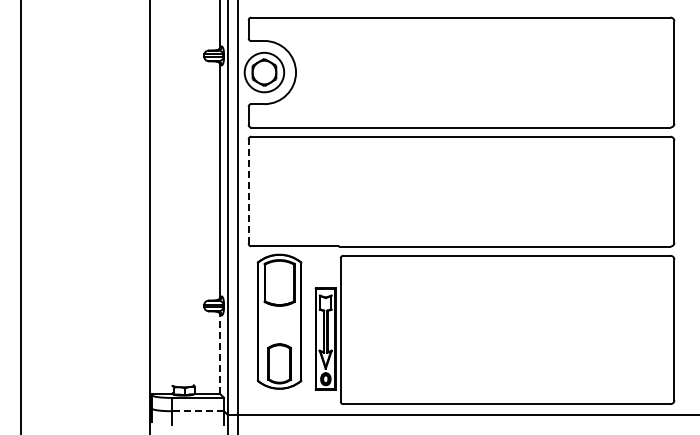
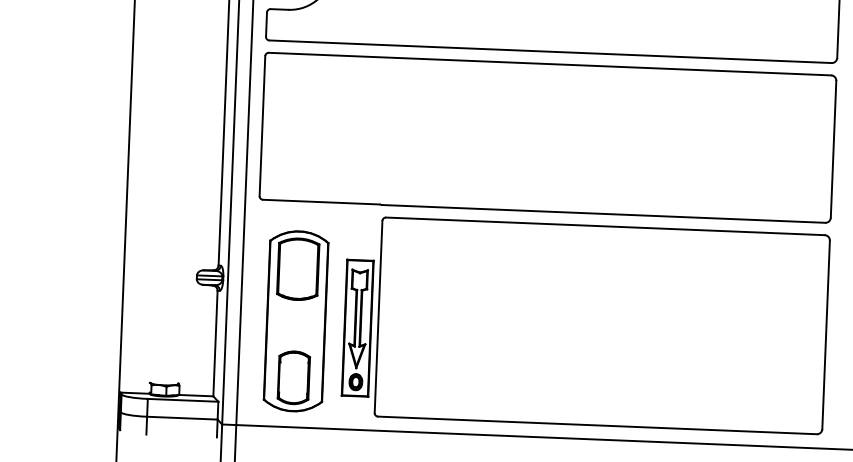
line: (248, 191) -> (262, 126), dashed -> solid
part: (279, 321) -> (296, 321), moved
line: (220, 354) -> (215, 343), dashed -> solid
line: (197, 411) -> (181, 418), dashed -> solid

